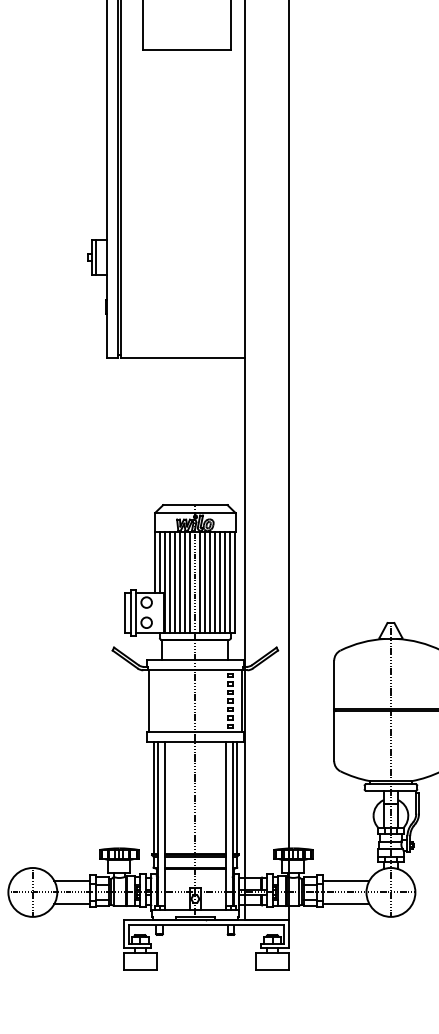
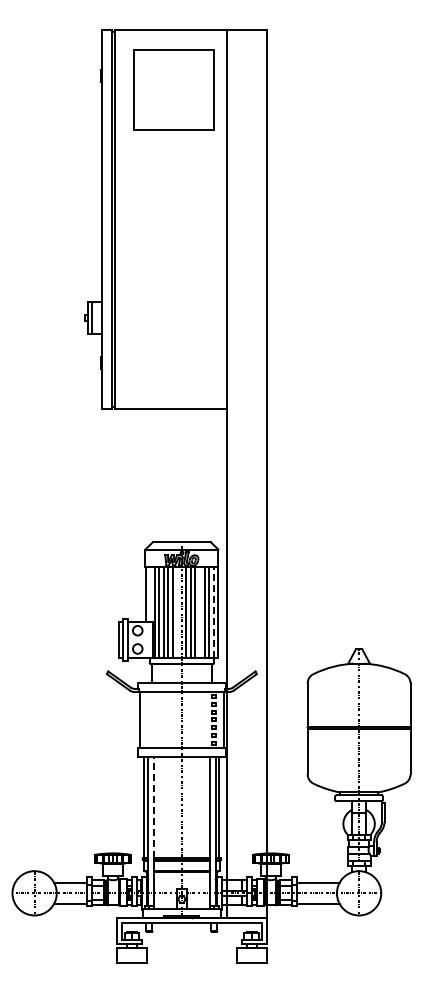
line: (160, 561) -> (150, 593), removed
line: (190, 582) -> (177, 612), removed
line: (214, 582) -> (199, 612), removed
line: (230, 582) -> (213, 612), solid -> dashed
line: (164, 797) -> (153, 807), solid -> dashed

